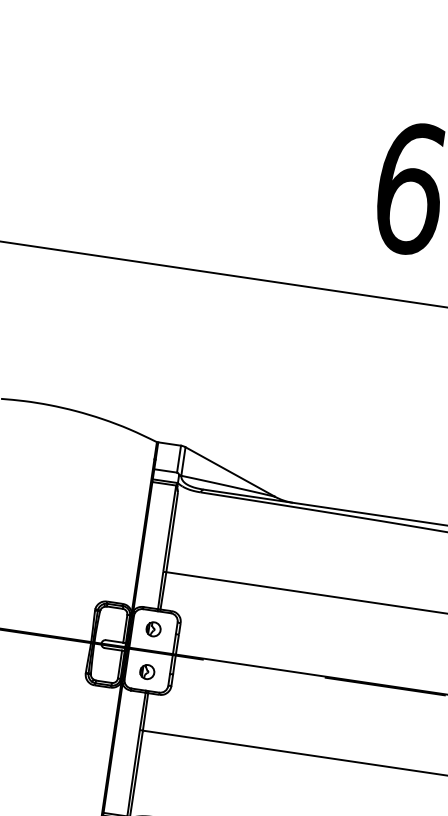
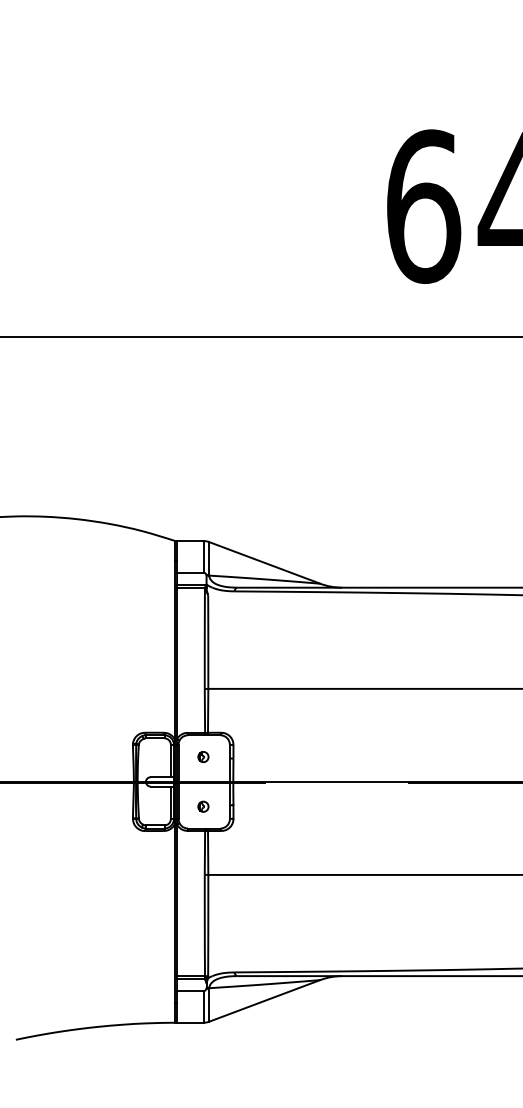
part: (153, 630) -> (203, 757), size x0.62
part: (147, 671) -> (203, 806), size x0.62

